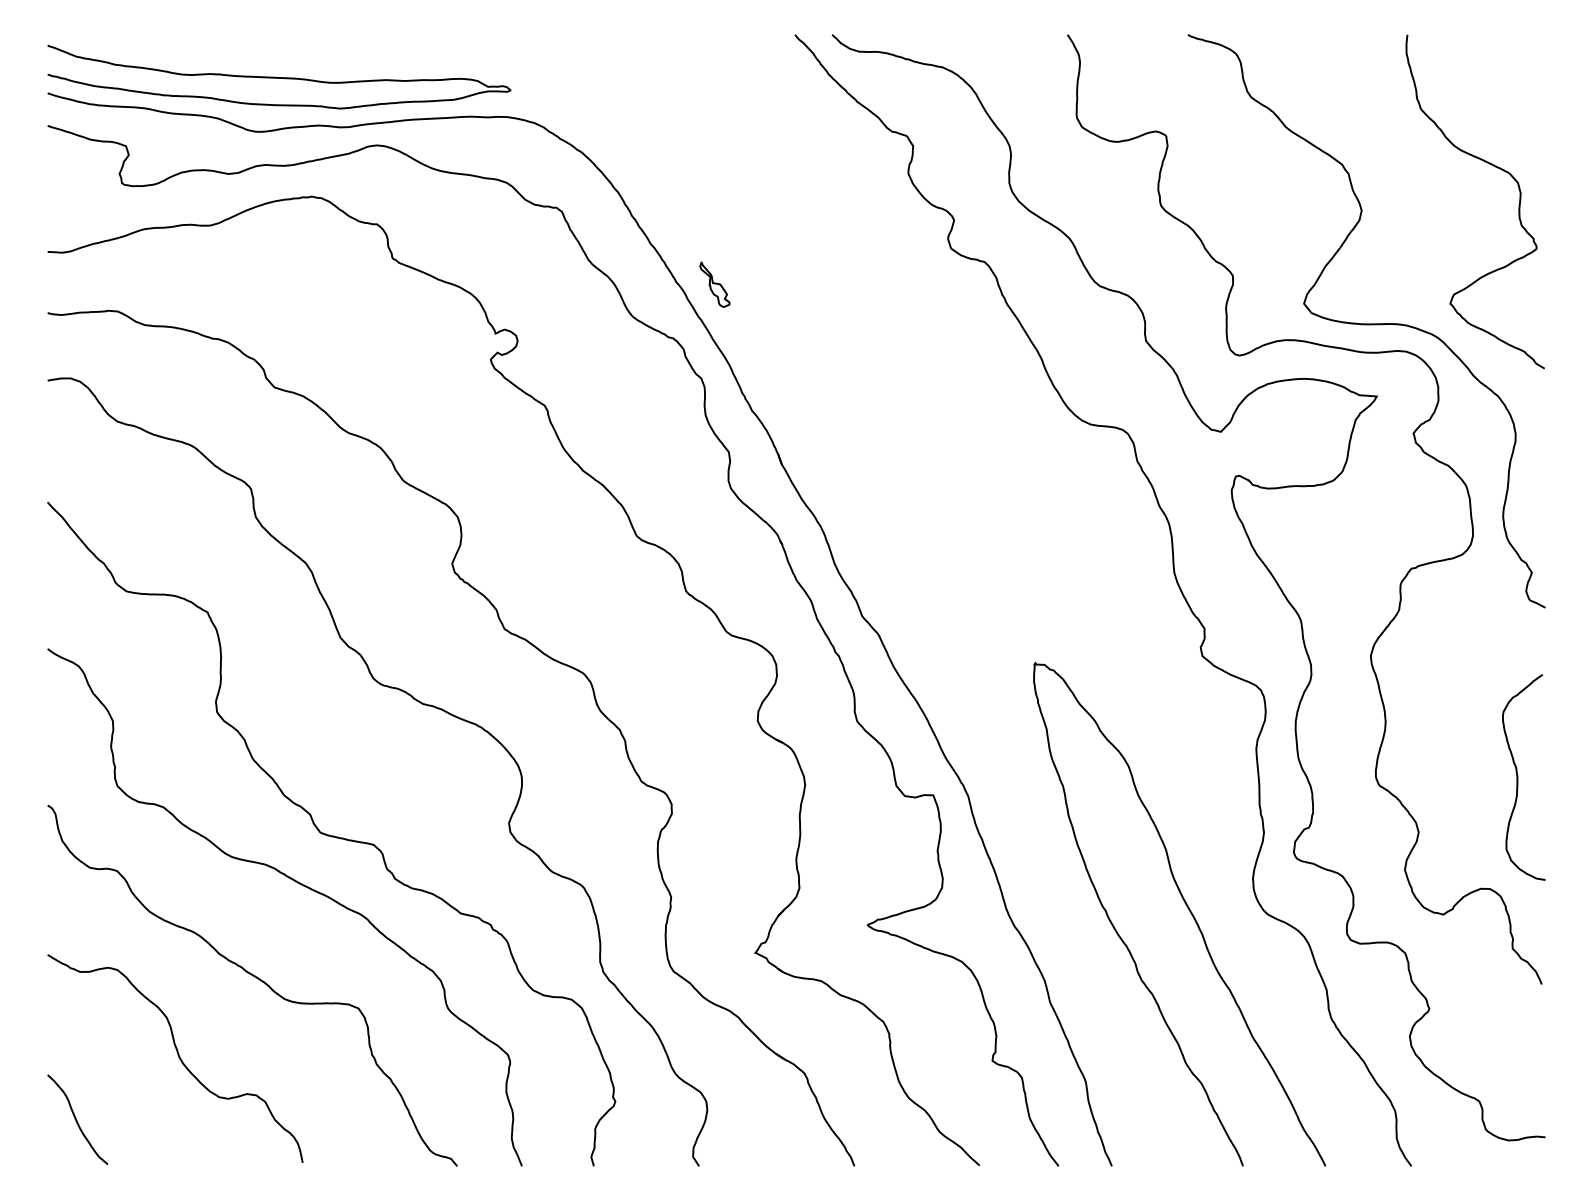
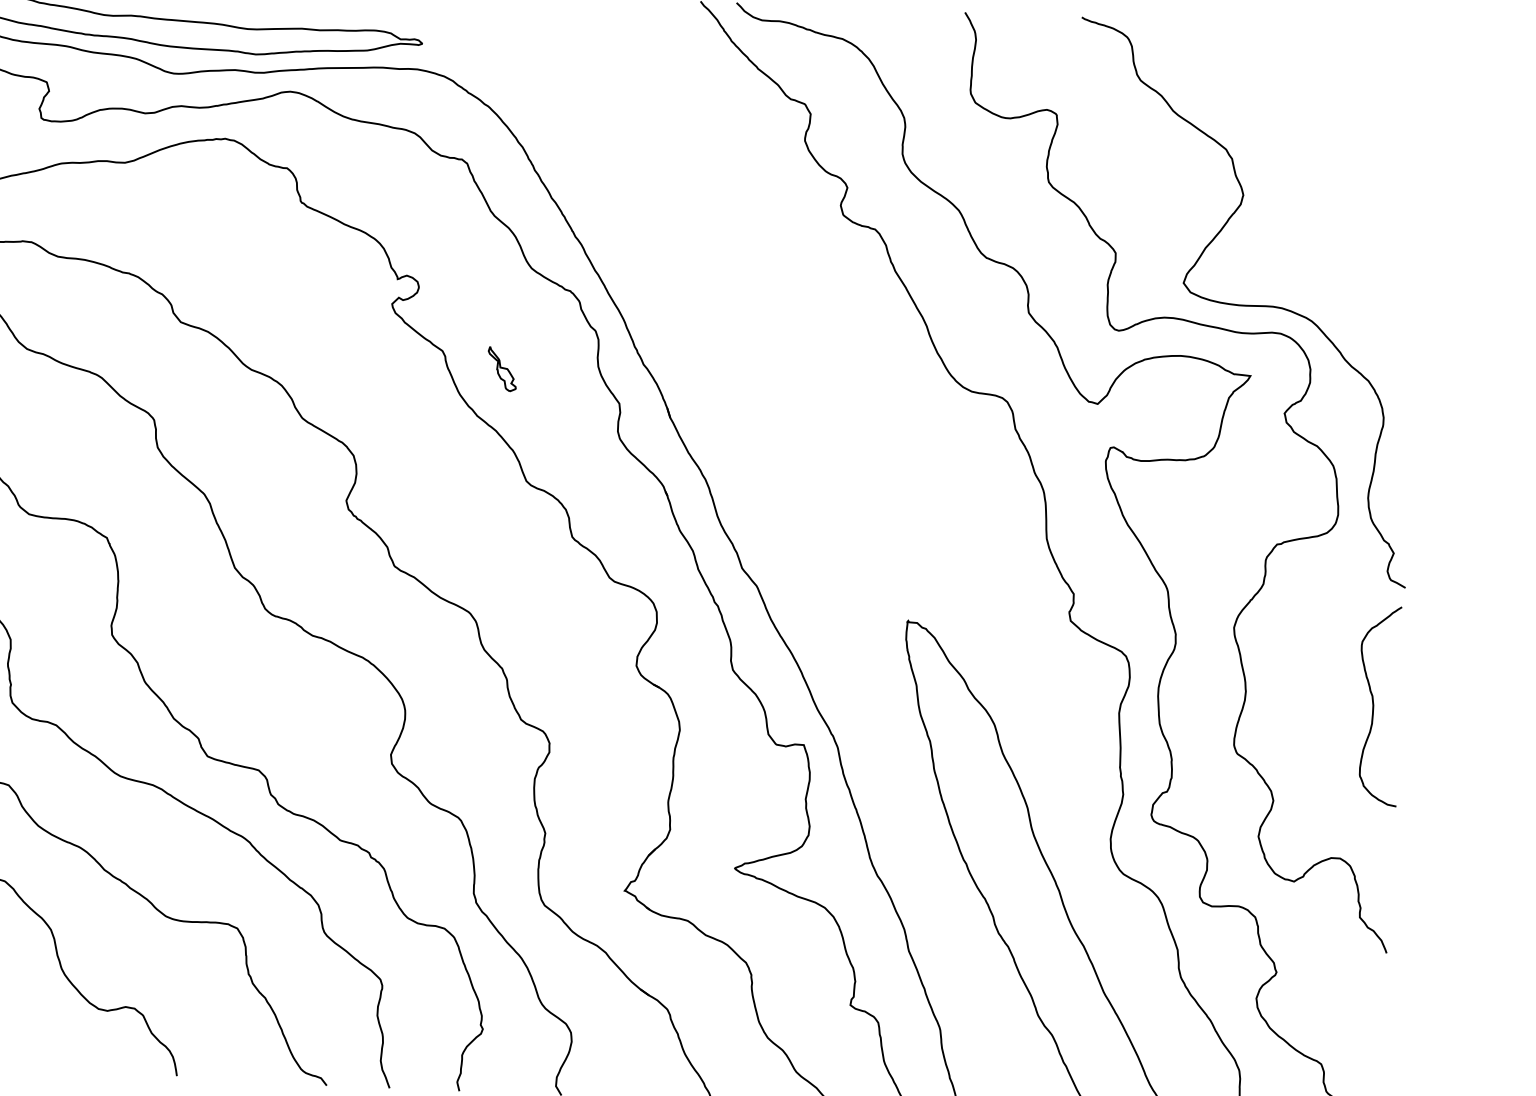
curve: (1491, 165) -> (1371, 156), removed
part: (714, 284) -> (501, 368), moved
curve: (1518, 777) -> (1374, 705), moved

